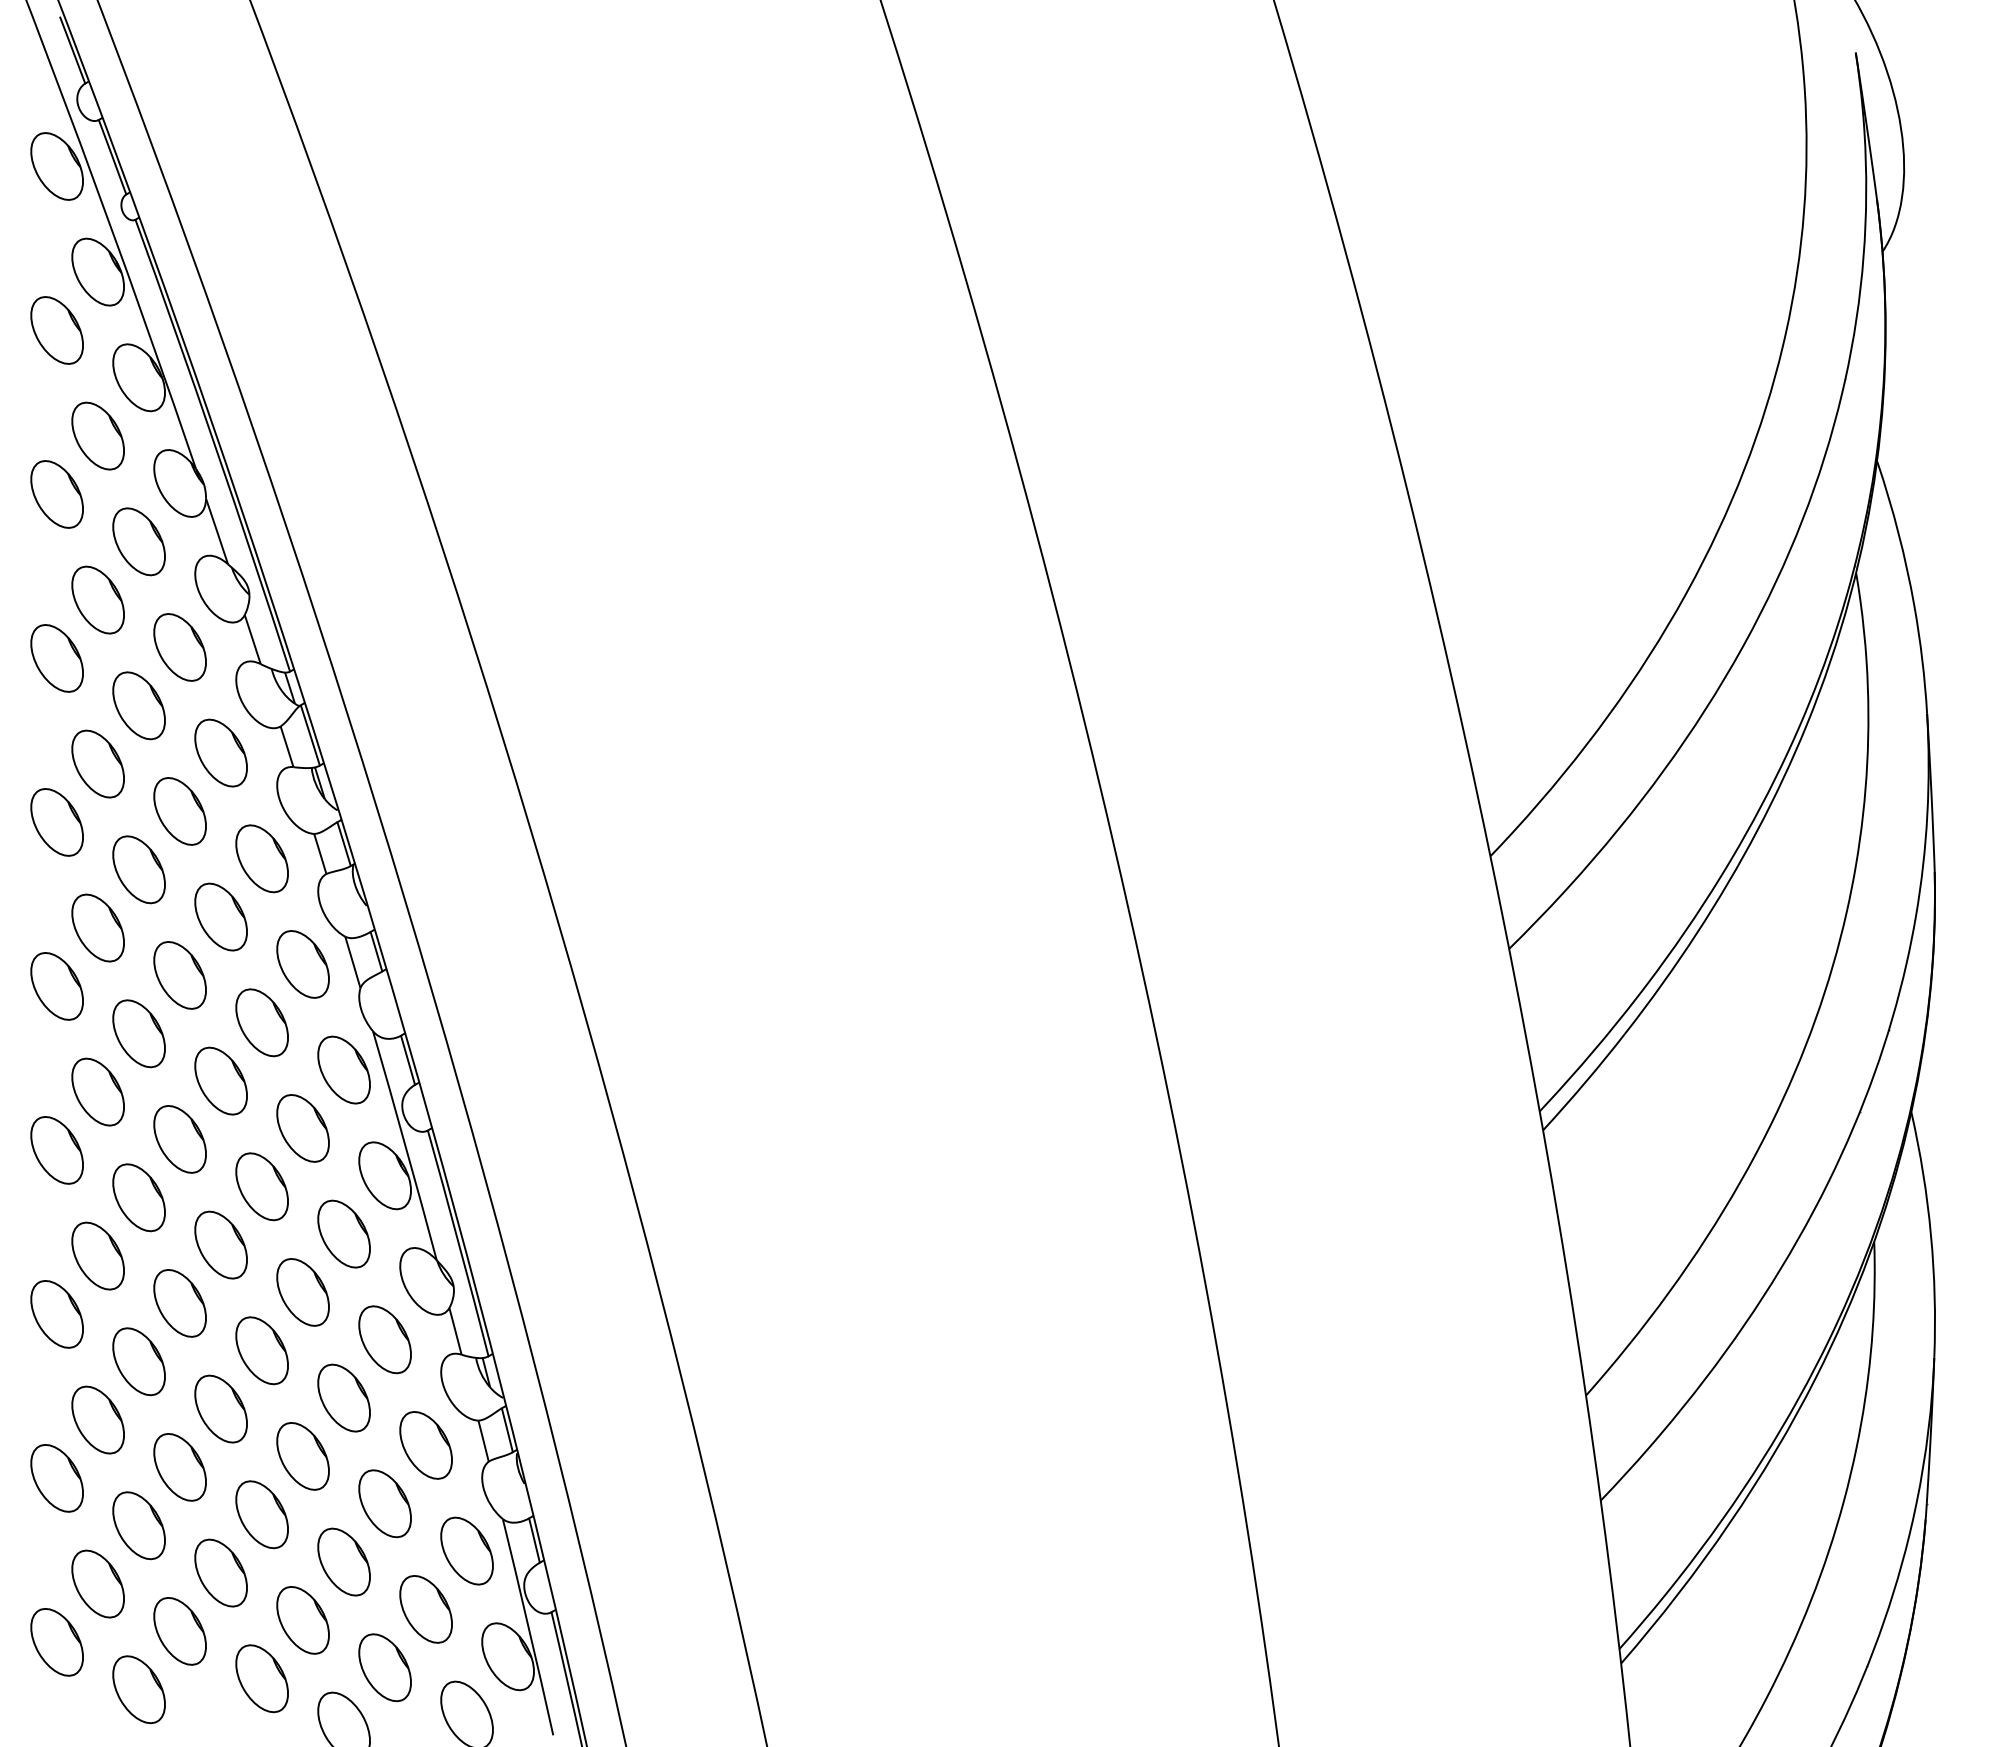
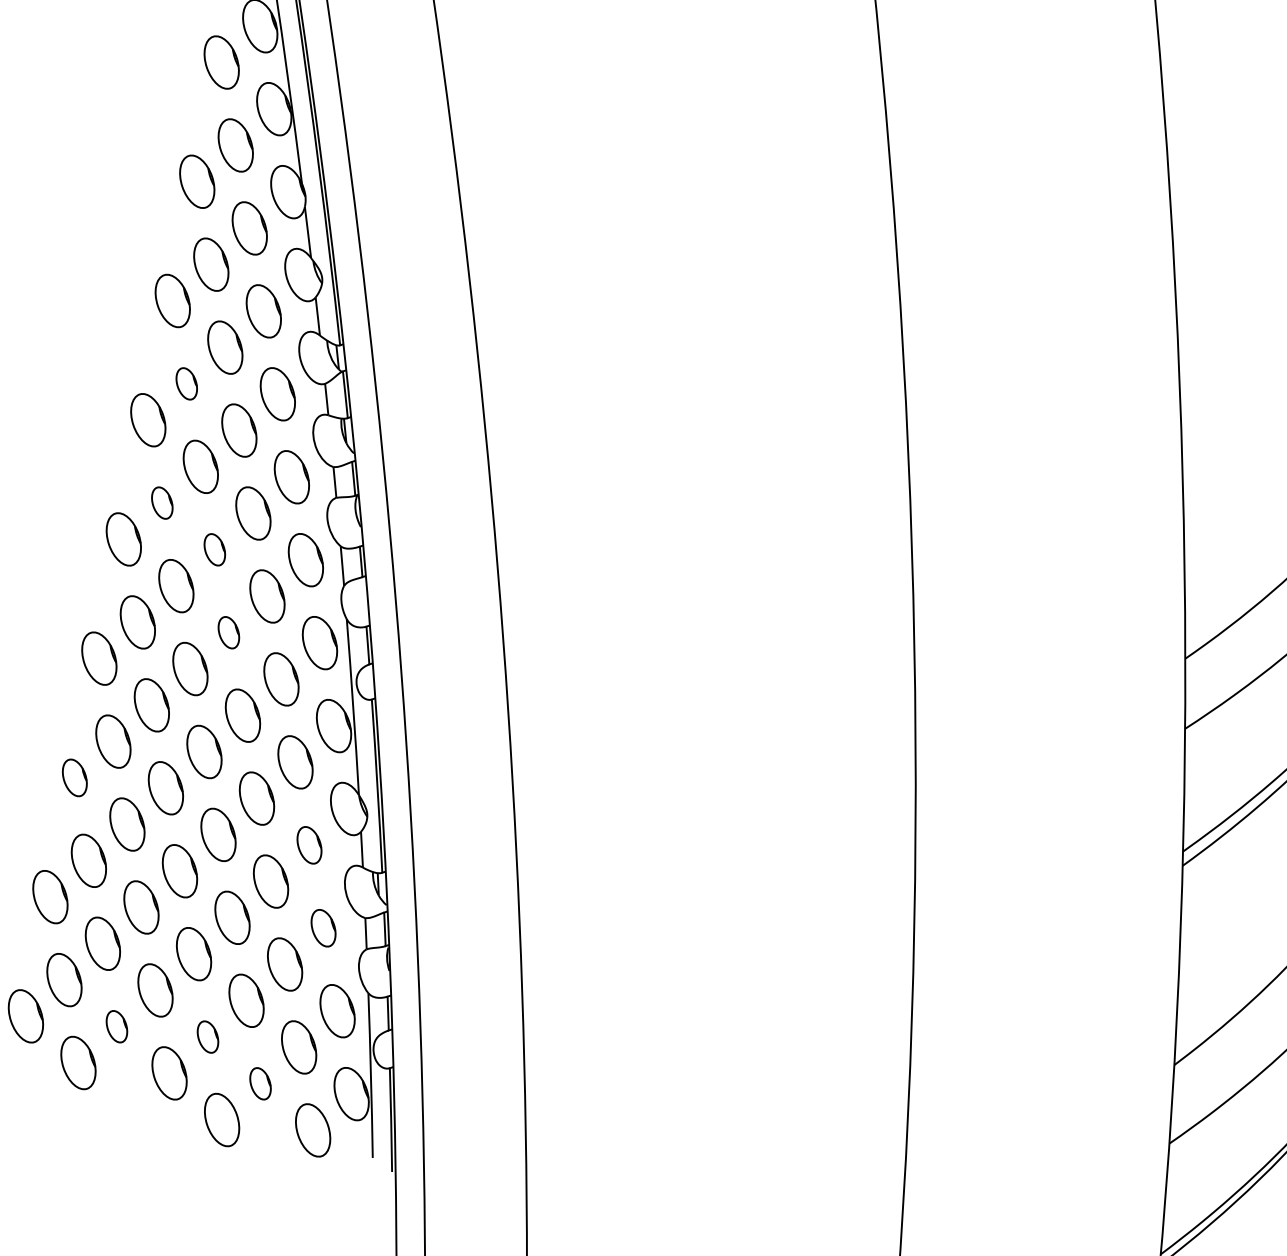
part: (97, 763) -> (186, 383), size x0.6
part: (97, 927) -> (161, 502), size x0.6
part: (179, 975) -> (214, 549), size x0.6
part: (220, 1080) -> (228, 632), size x0.6
part: (56, 1314) -> (74, 777), size x0.7
part: (384, 1339) -> (309, 845), size x0.7
part: (425, 1445) -> (323, 928), size x0.7
part: (302, 1620) -> (207, 1037), size x0.6
part: (179, 1631) -> (116, 1026), size x0.6
part: (384, 1667) -> (260, 1083), size x0.6

